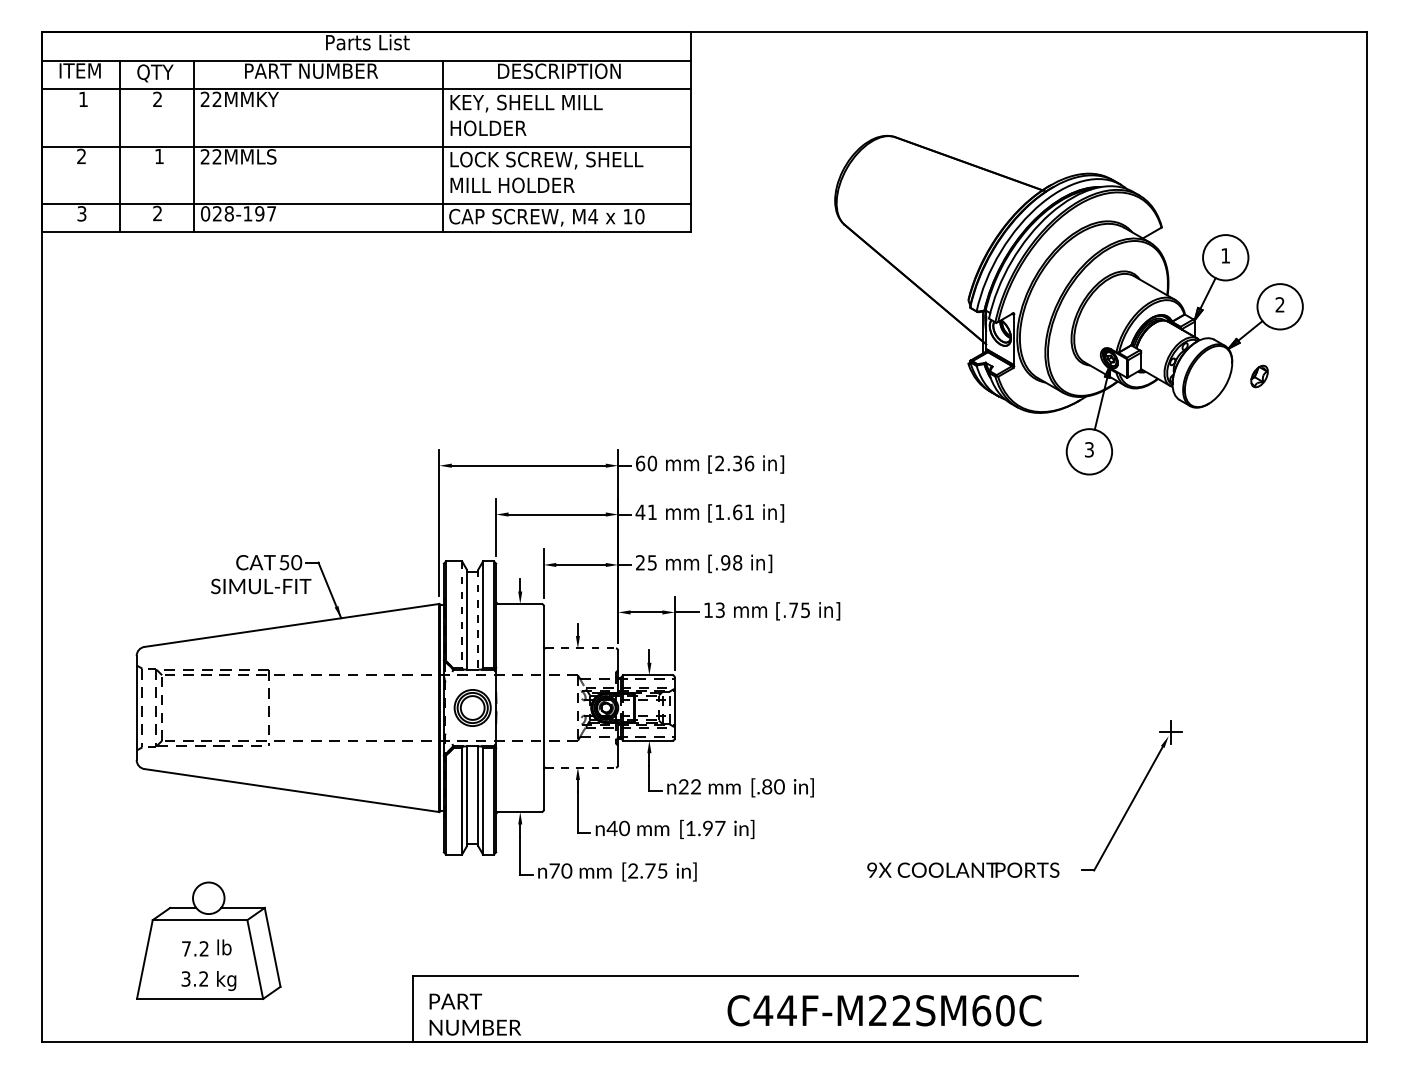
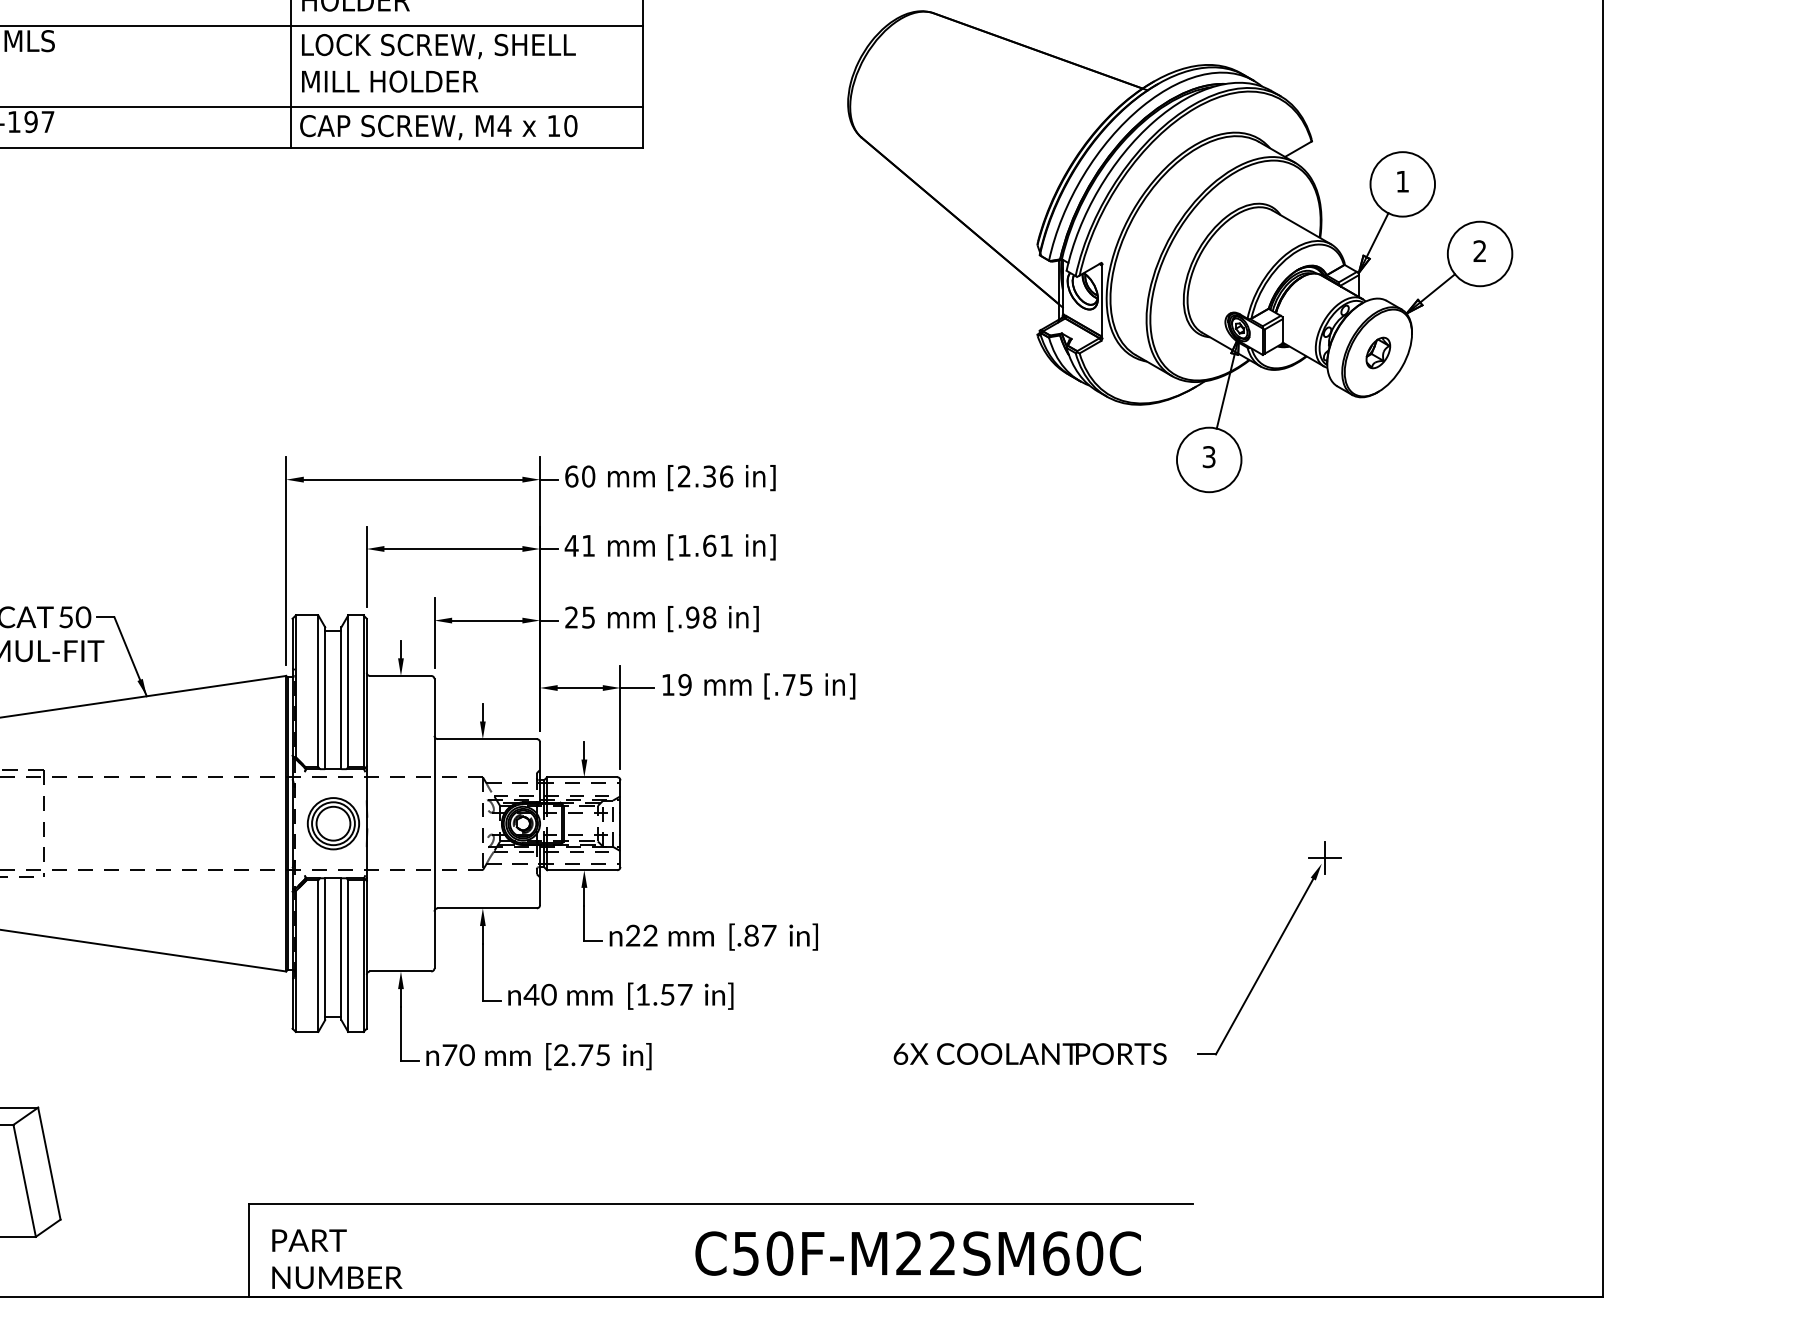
part: (1259, 376) -> (1378, 352), moved
text: (719, 609) -> (683, 683), 13 -> 19
line: (462, 615) -> (318, 692), dashed -> solid
line: (478, 619) -> (341, 698), dashed -> solid
line: (581, 648) -> (487, 739), dashed -> solid
line: (581, 767) -> (487, 908), dashed -> solid
text: (779, 786) -> (769, 935), [.80 -> [.87
text: (707, 828) -> (666, 994), [1.97 -> [1.57
text: (872, 869) -> (901, 1053), 9X -> 6X
text: (774, 1010) -> (762, 1253), C44F-M22SM60C -> C50F-M22SM60C

